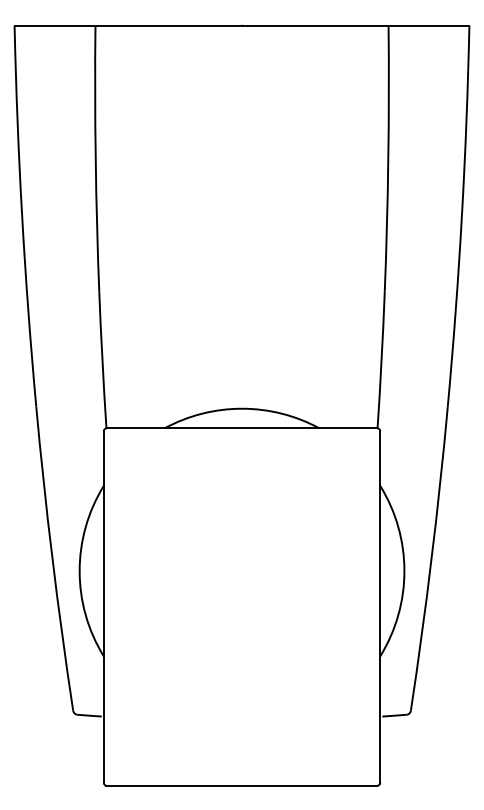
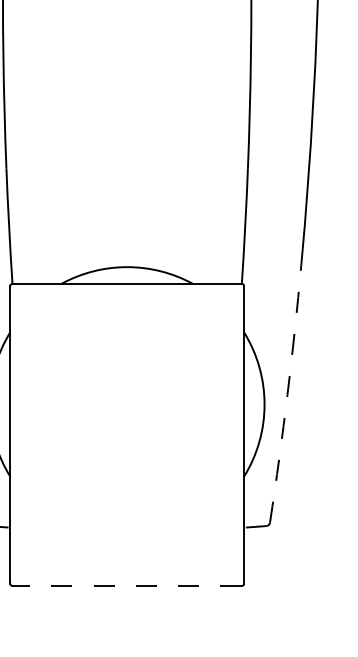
arc: (431, 558) -> (287, 393), solid -> dashed
line: (241, 785) -> (126, 585), solid -> dashed

